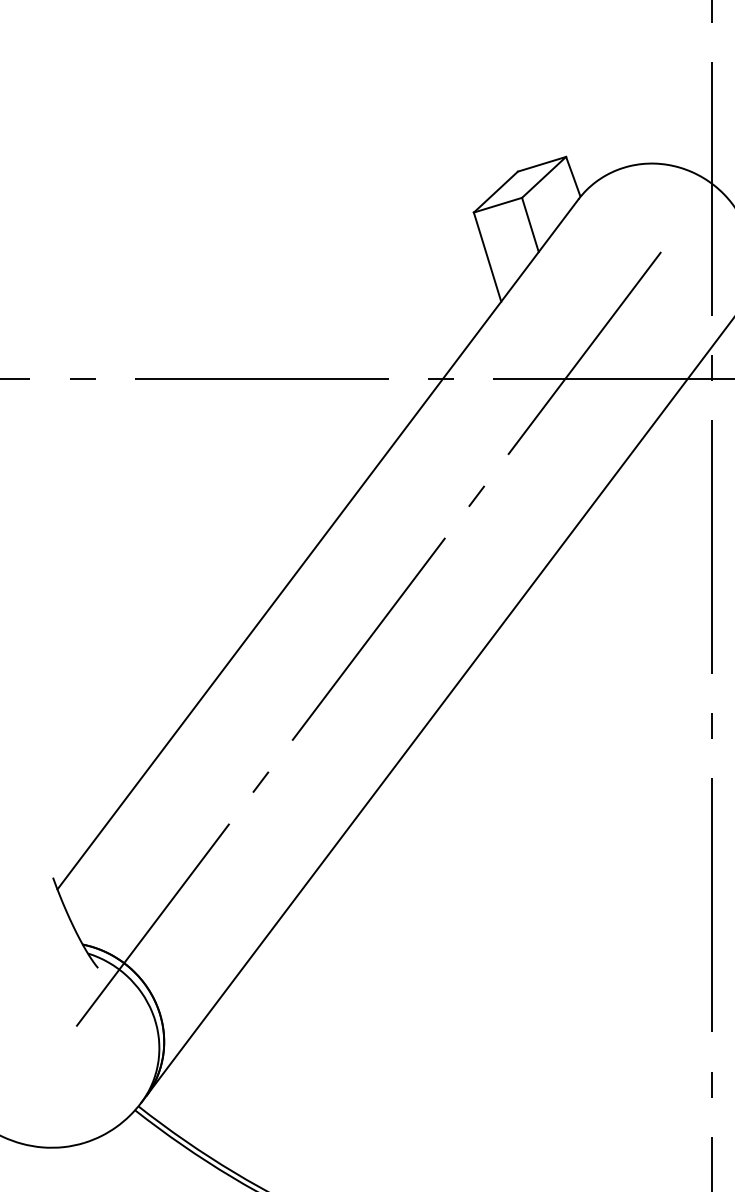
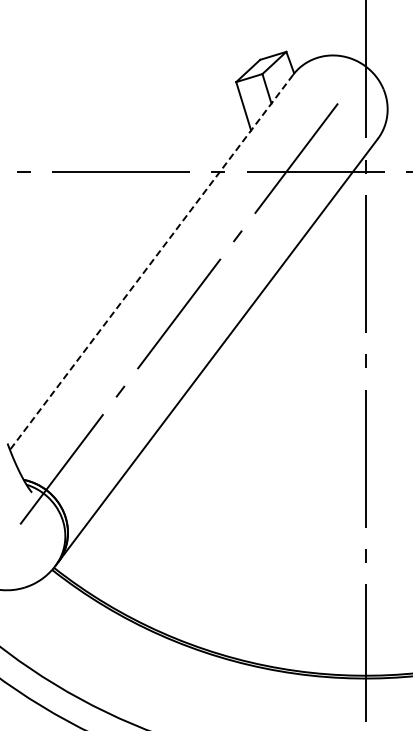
line: (317, 544) -> (151, 262), solid -> dashed

